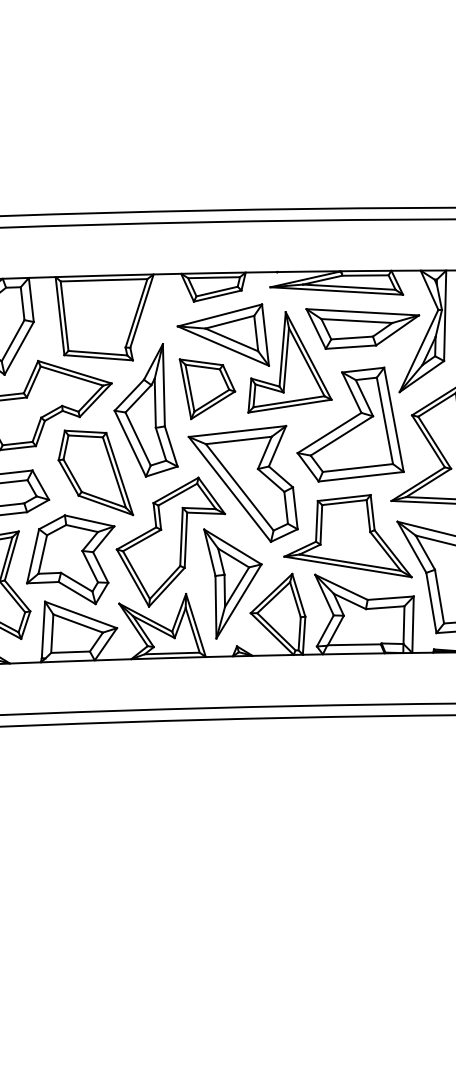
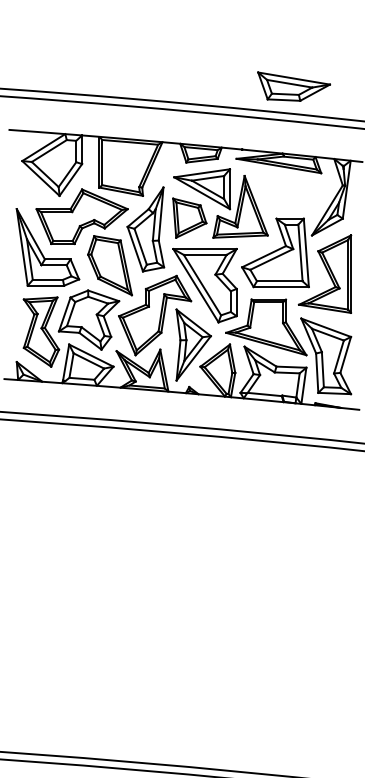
part: (363, 324) -> (293, 86), moved

